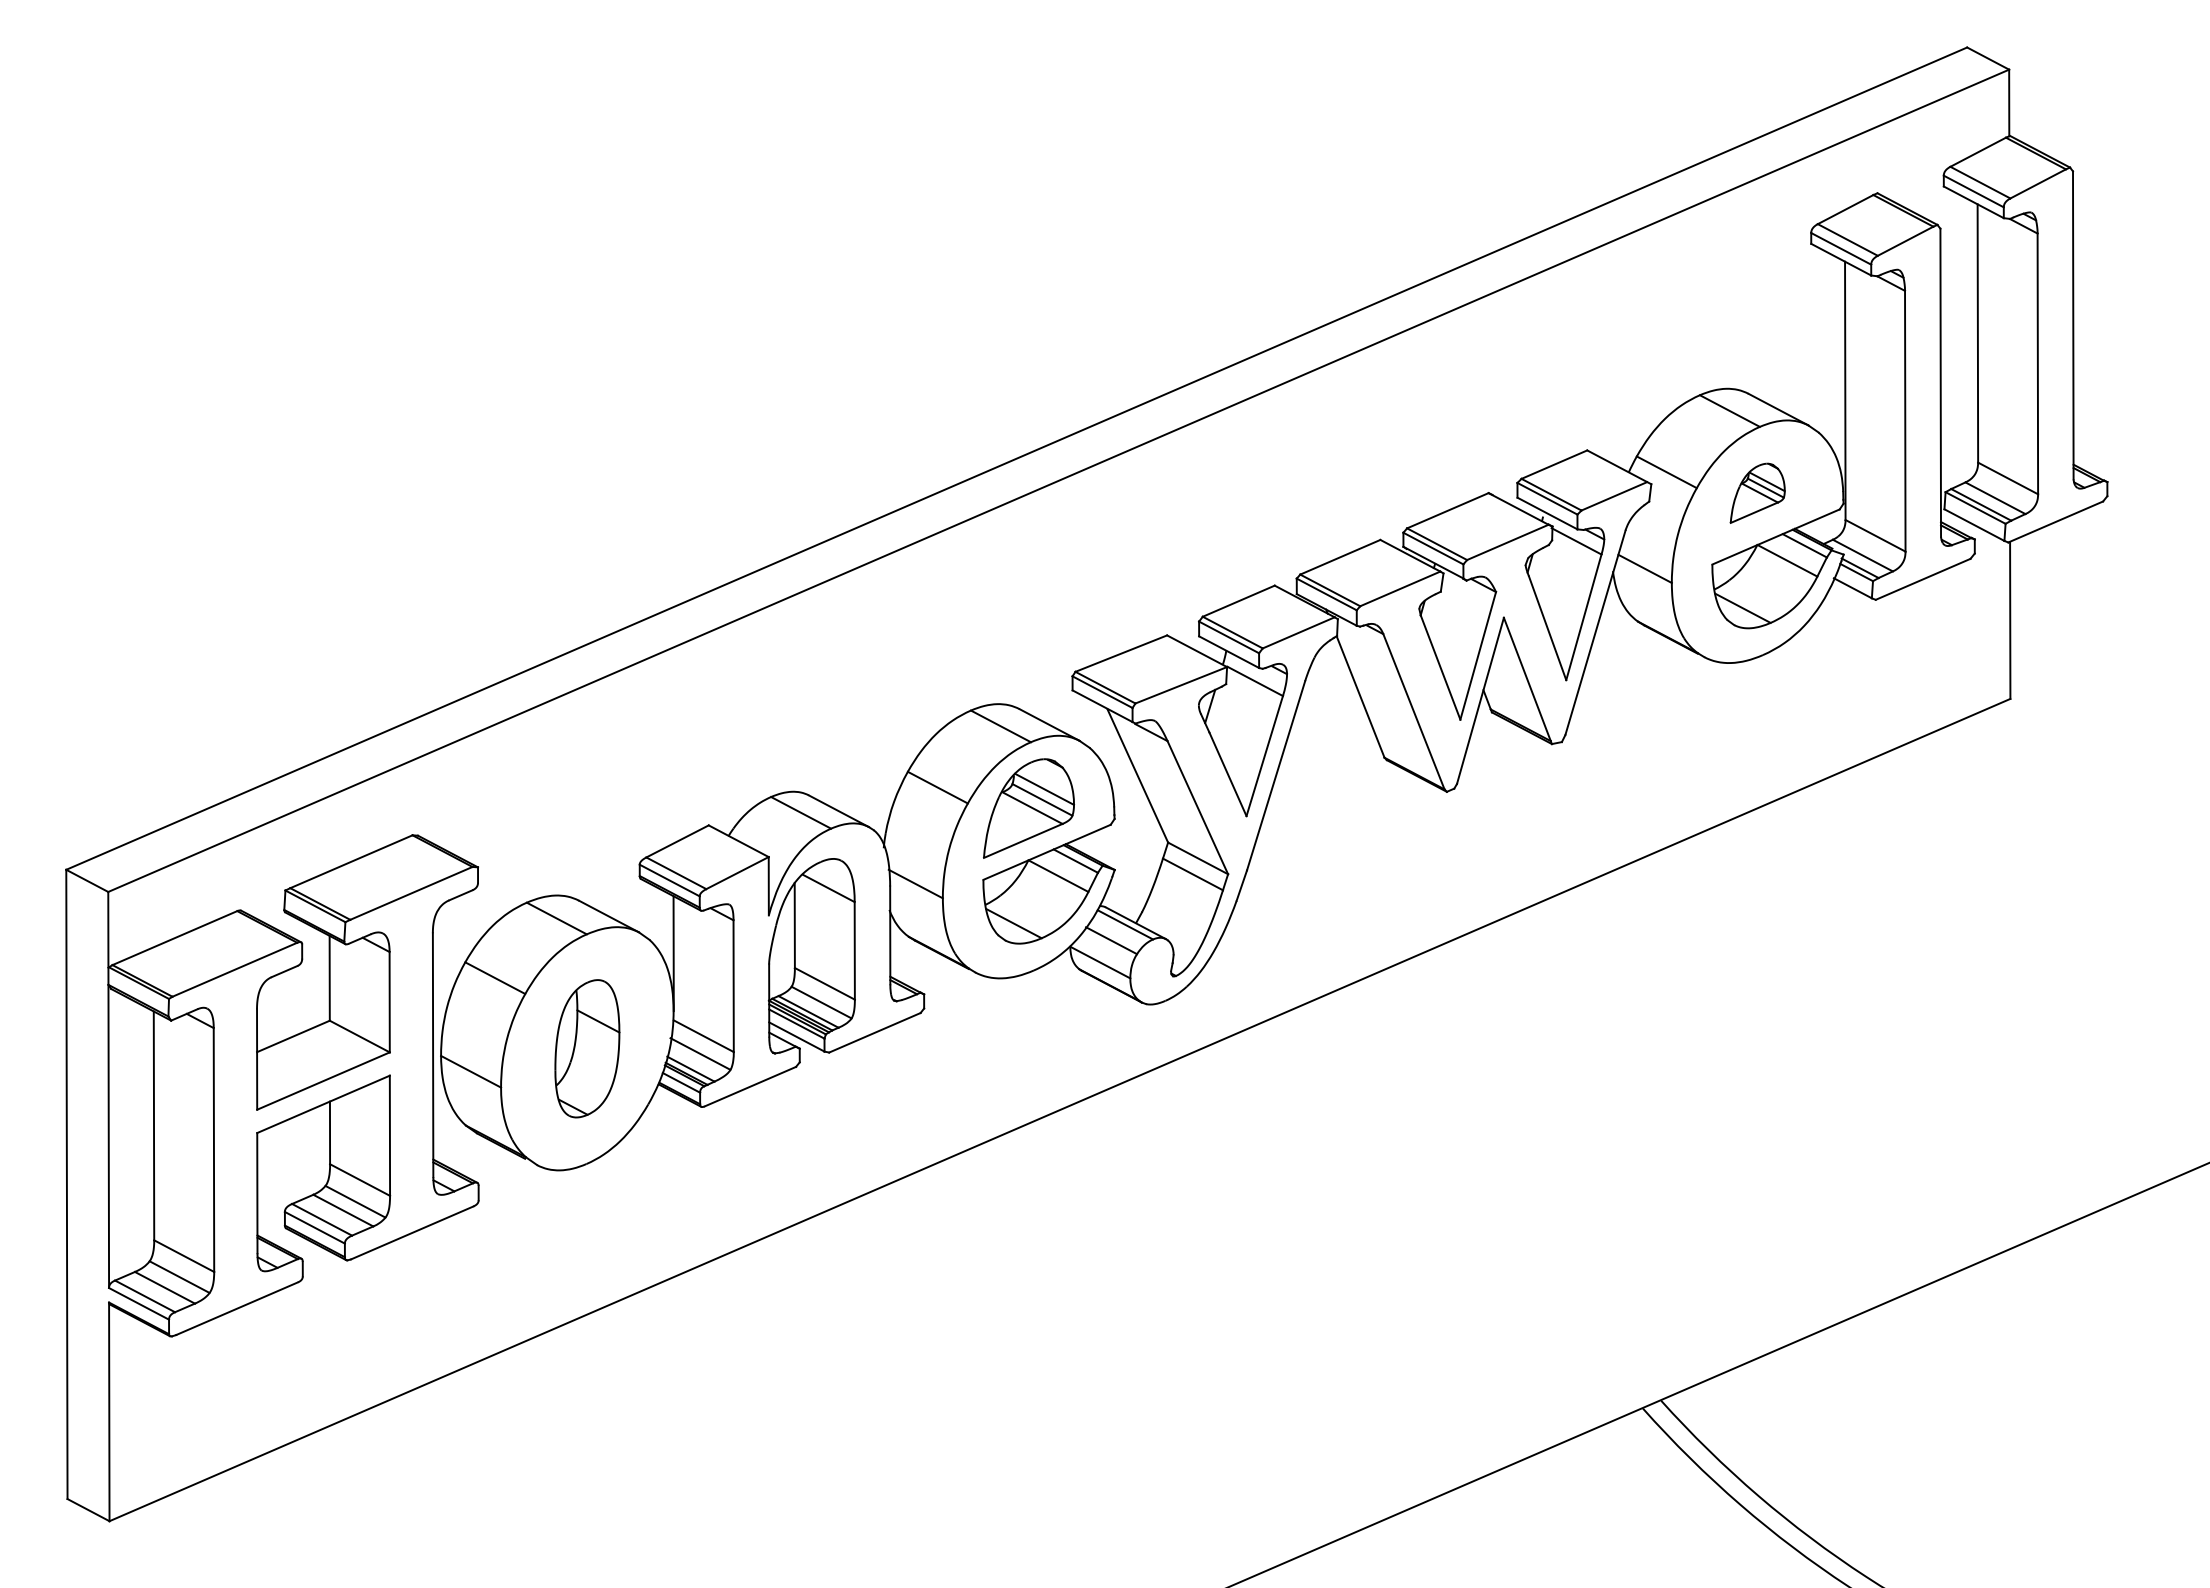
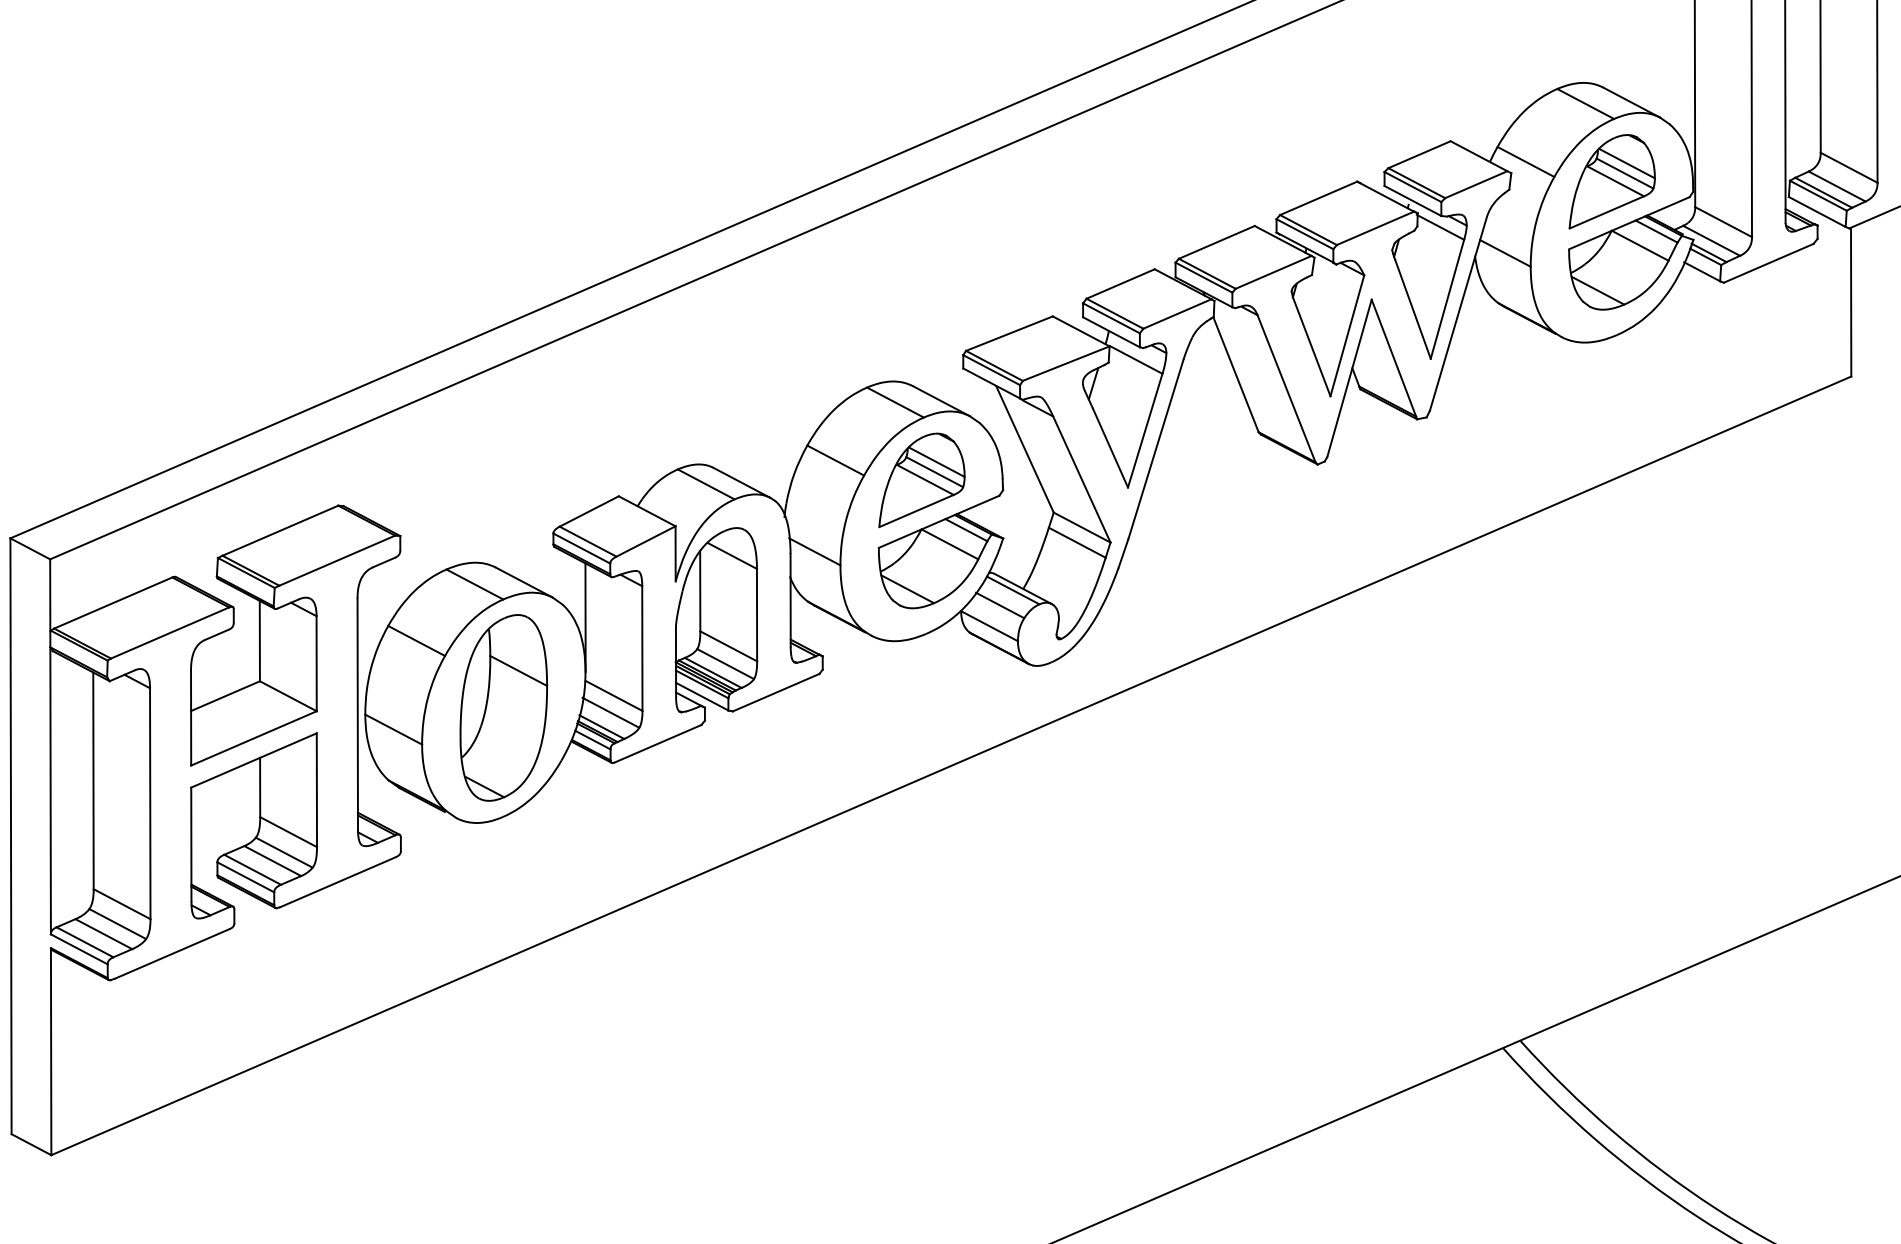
part: (1757, 493) -> (1611, 182), size x1.67
part: (587, 1048) -> (503, 707), size x1.43

